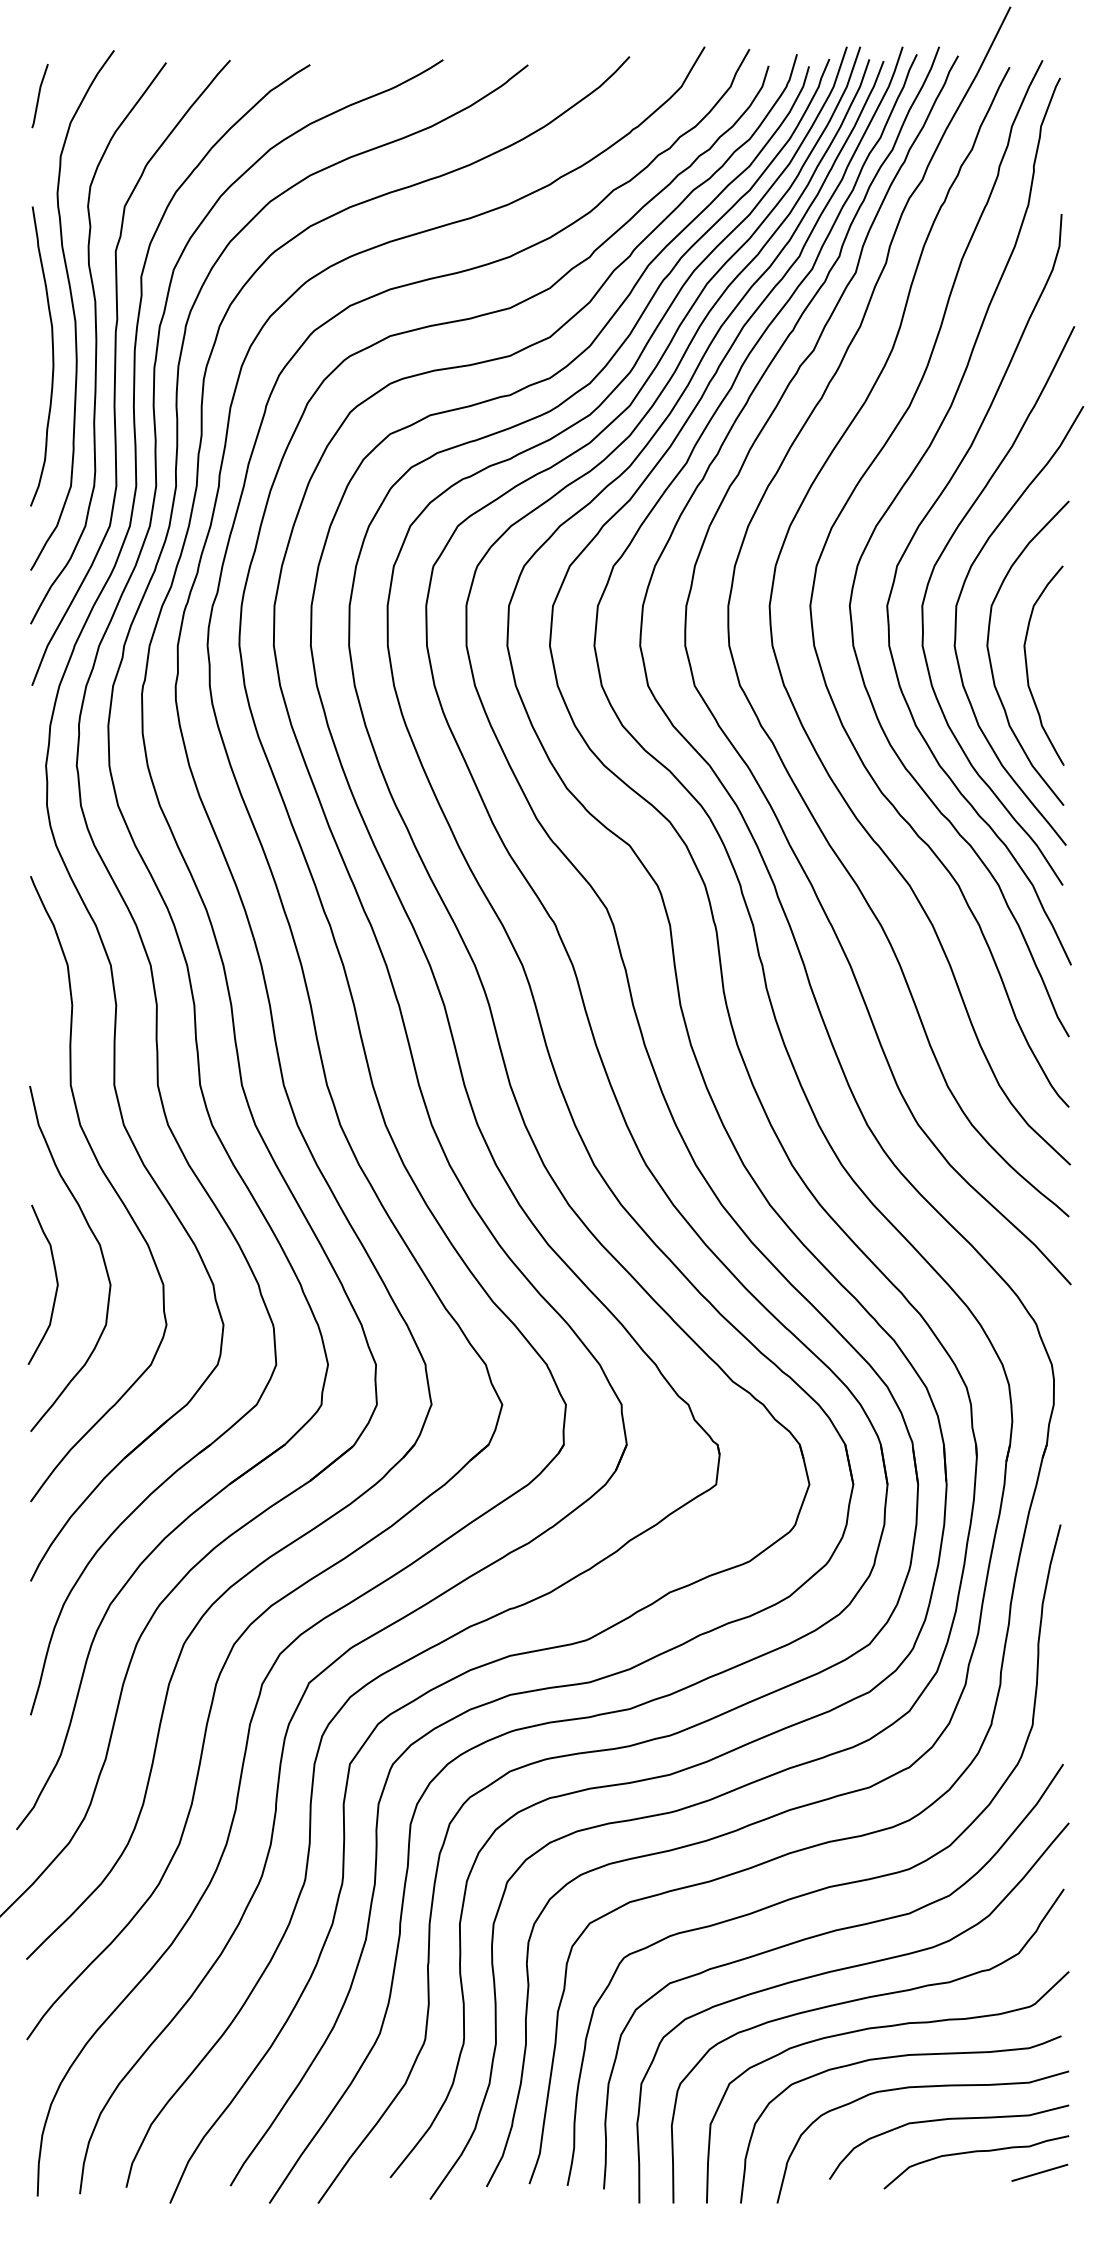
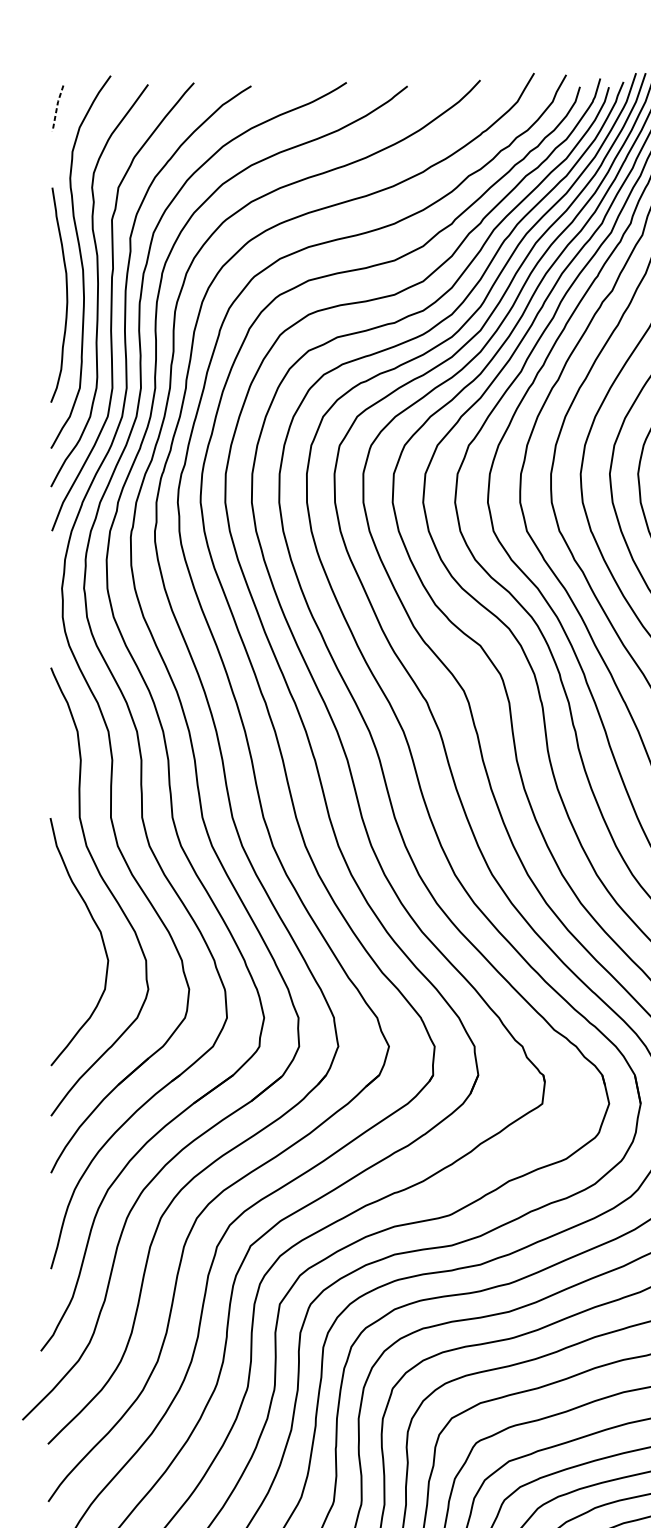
line: (38, 96) -> (56, 108), solid -> dashed
curve: (56, 1284) -> (69, 960), removed

